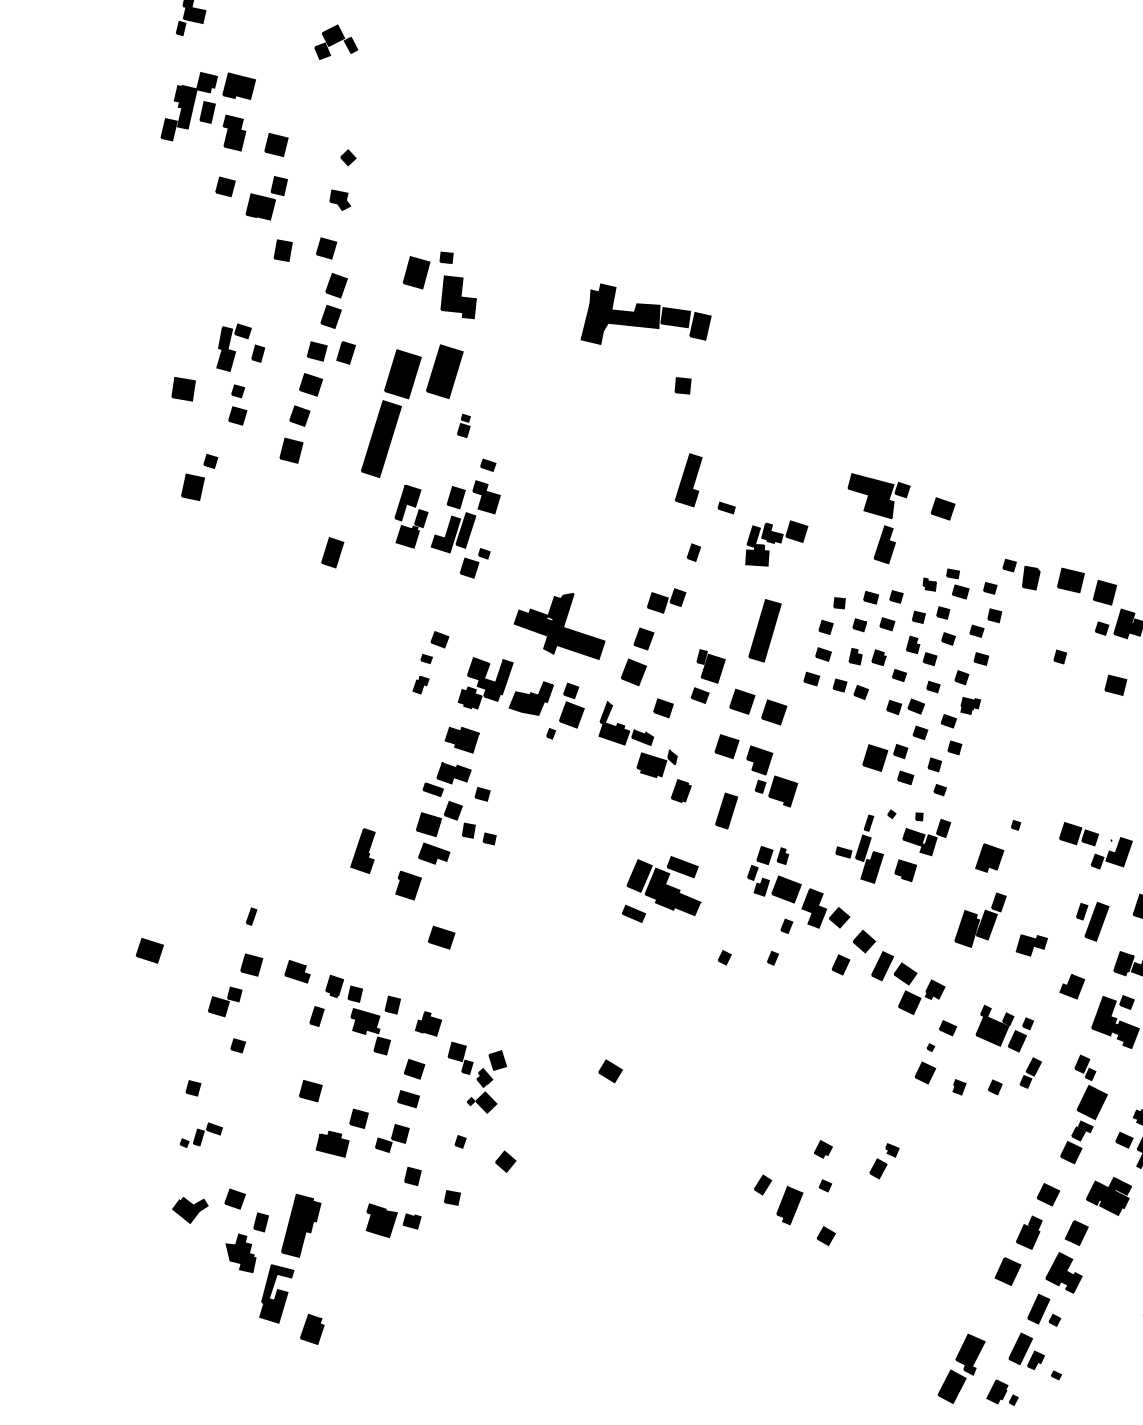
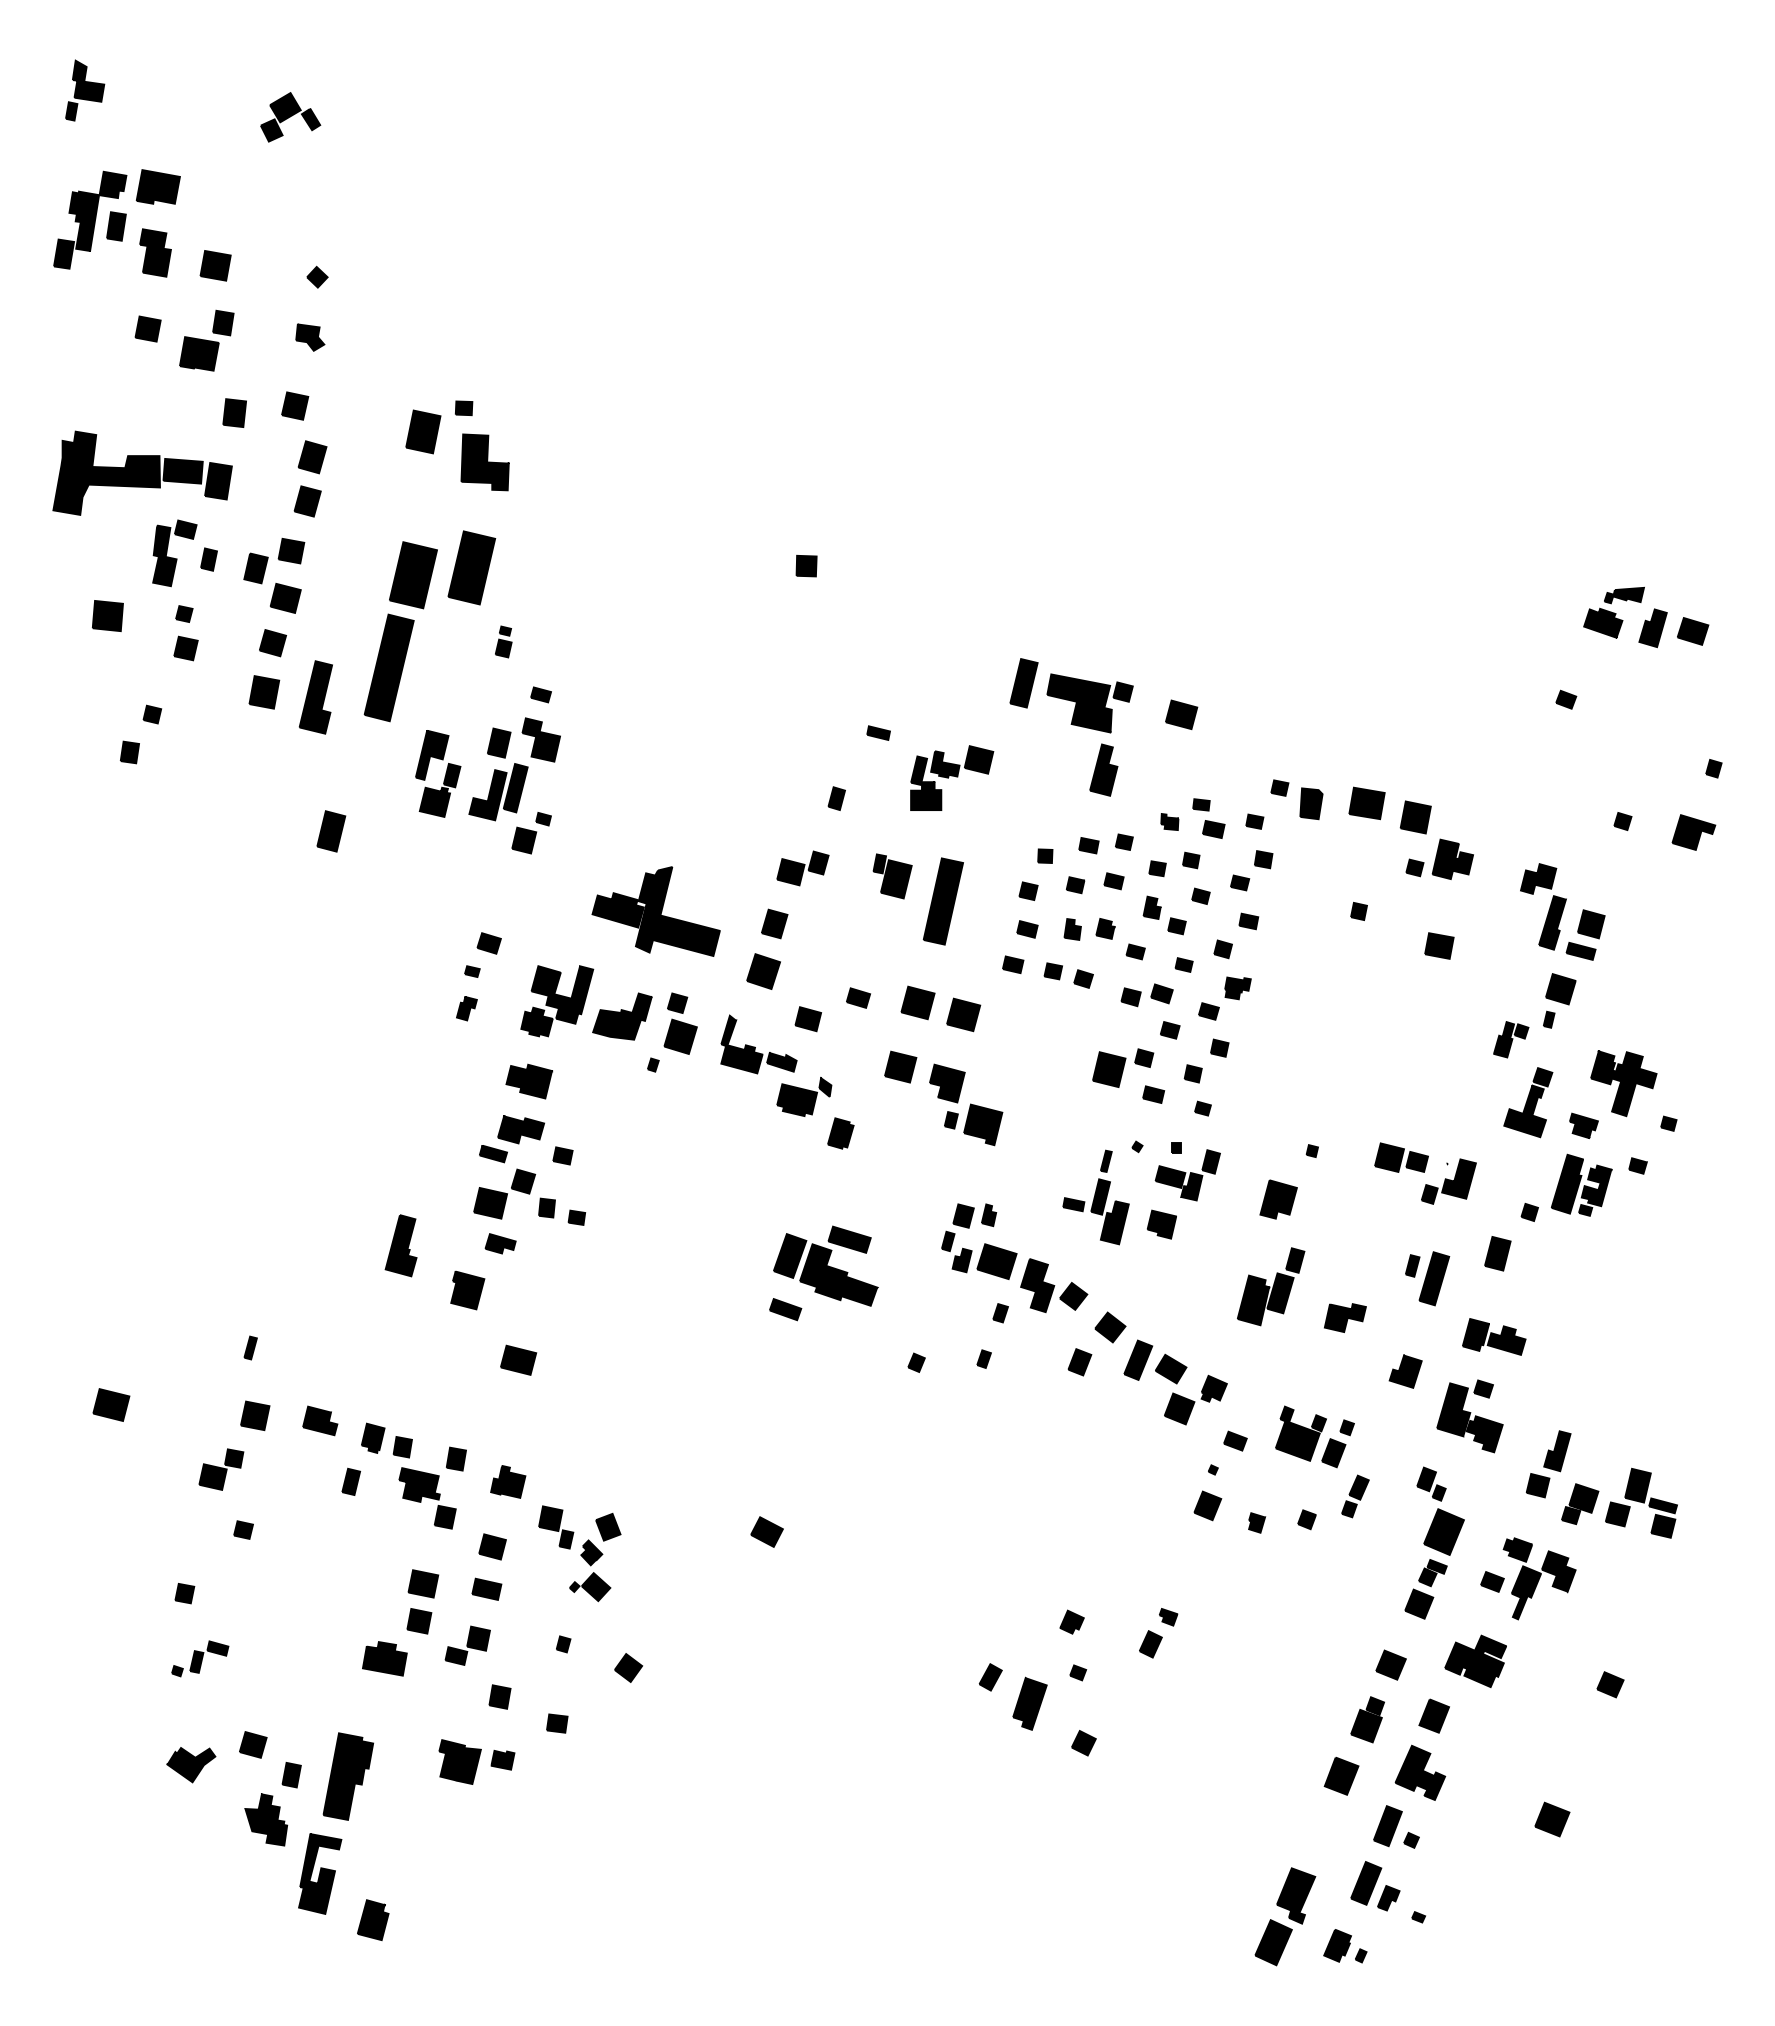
part: (646, 316) -> (142, 472), moved
part: (345, 352) -> (255, 568), moved
part: (688, 480) -> (315, 697), moved
part: (192, 487) -> (129, 752), size x0.62
part: (710, 666) -> (892, 876), moved
part: (726, 811) -> (1023, 683), moved
part: (434, 853) -> (500, 1243), size x0.71
part: (310, 1090) -> (423, 1583), moved

